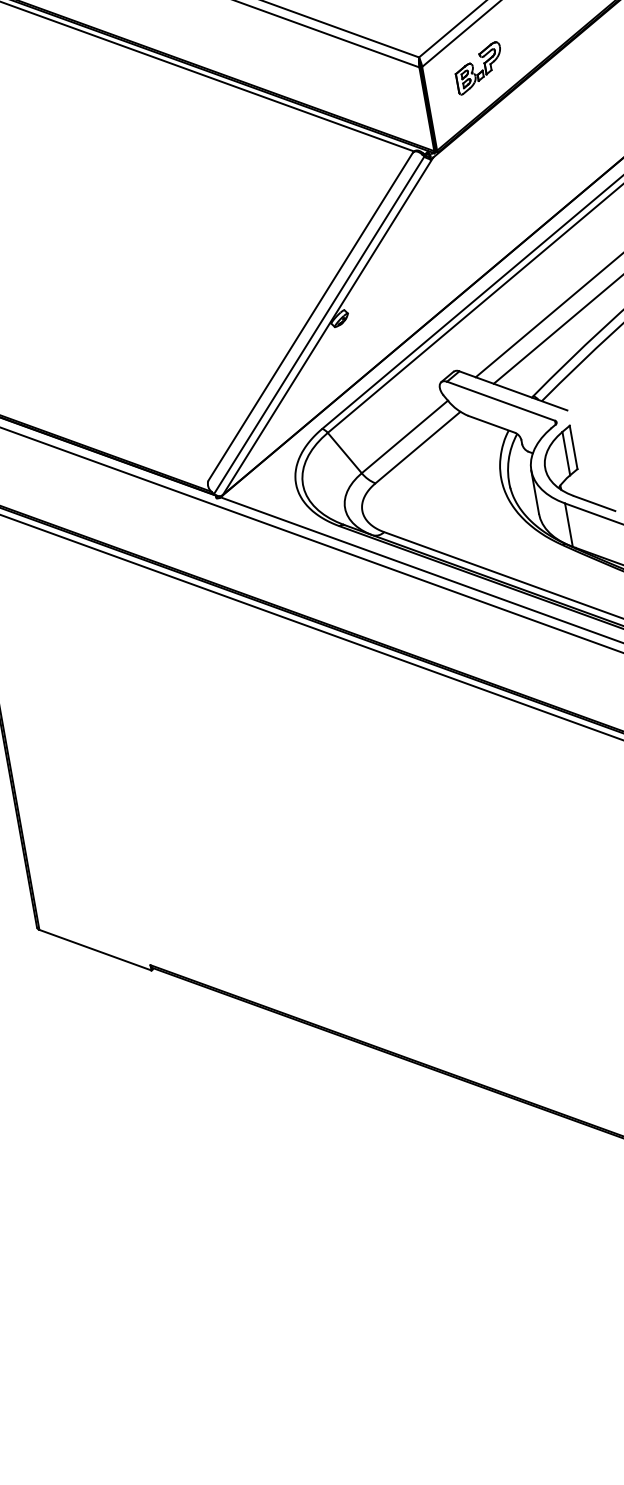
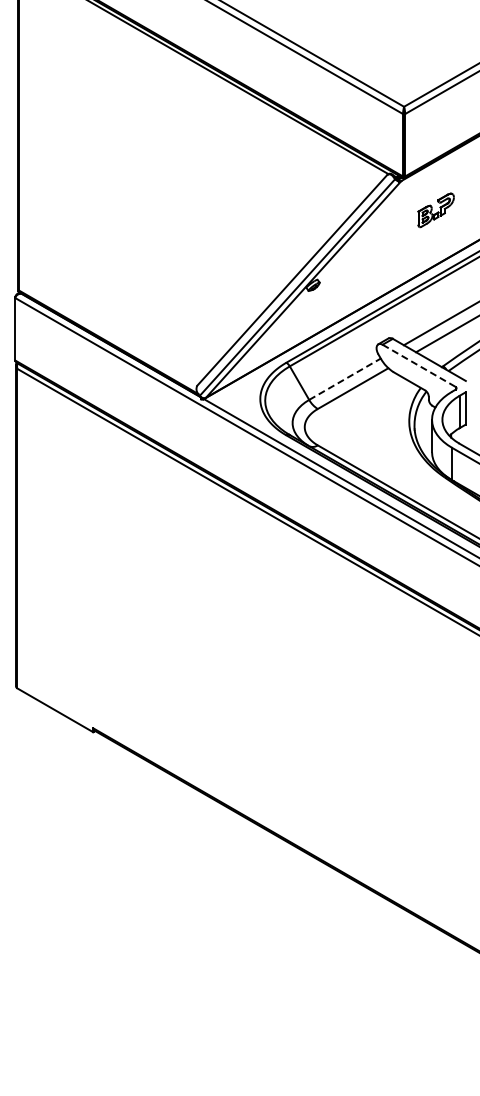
part: (478, 68) -> (435, 210), moved
line: (501, 402) -> (419, 366), solid -> dashed
line: (405, 437) -> (345, 379), solid -> dashed

